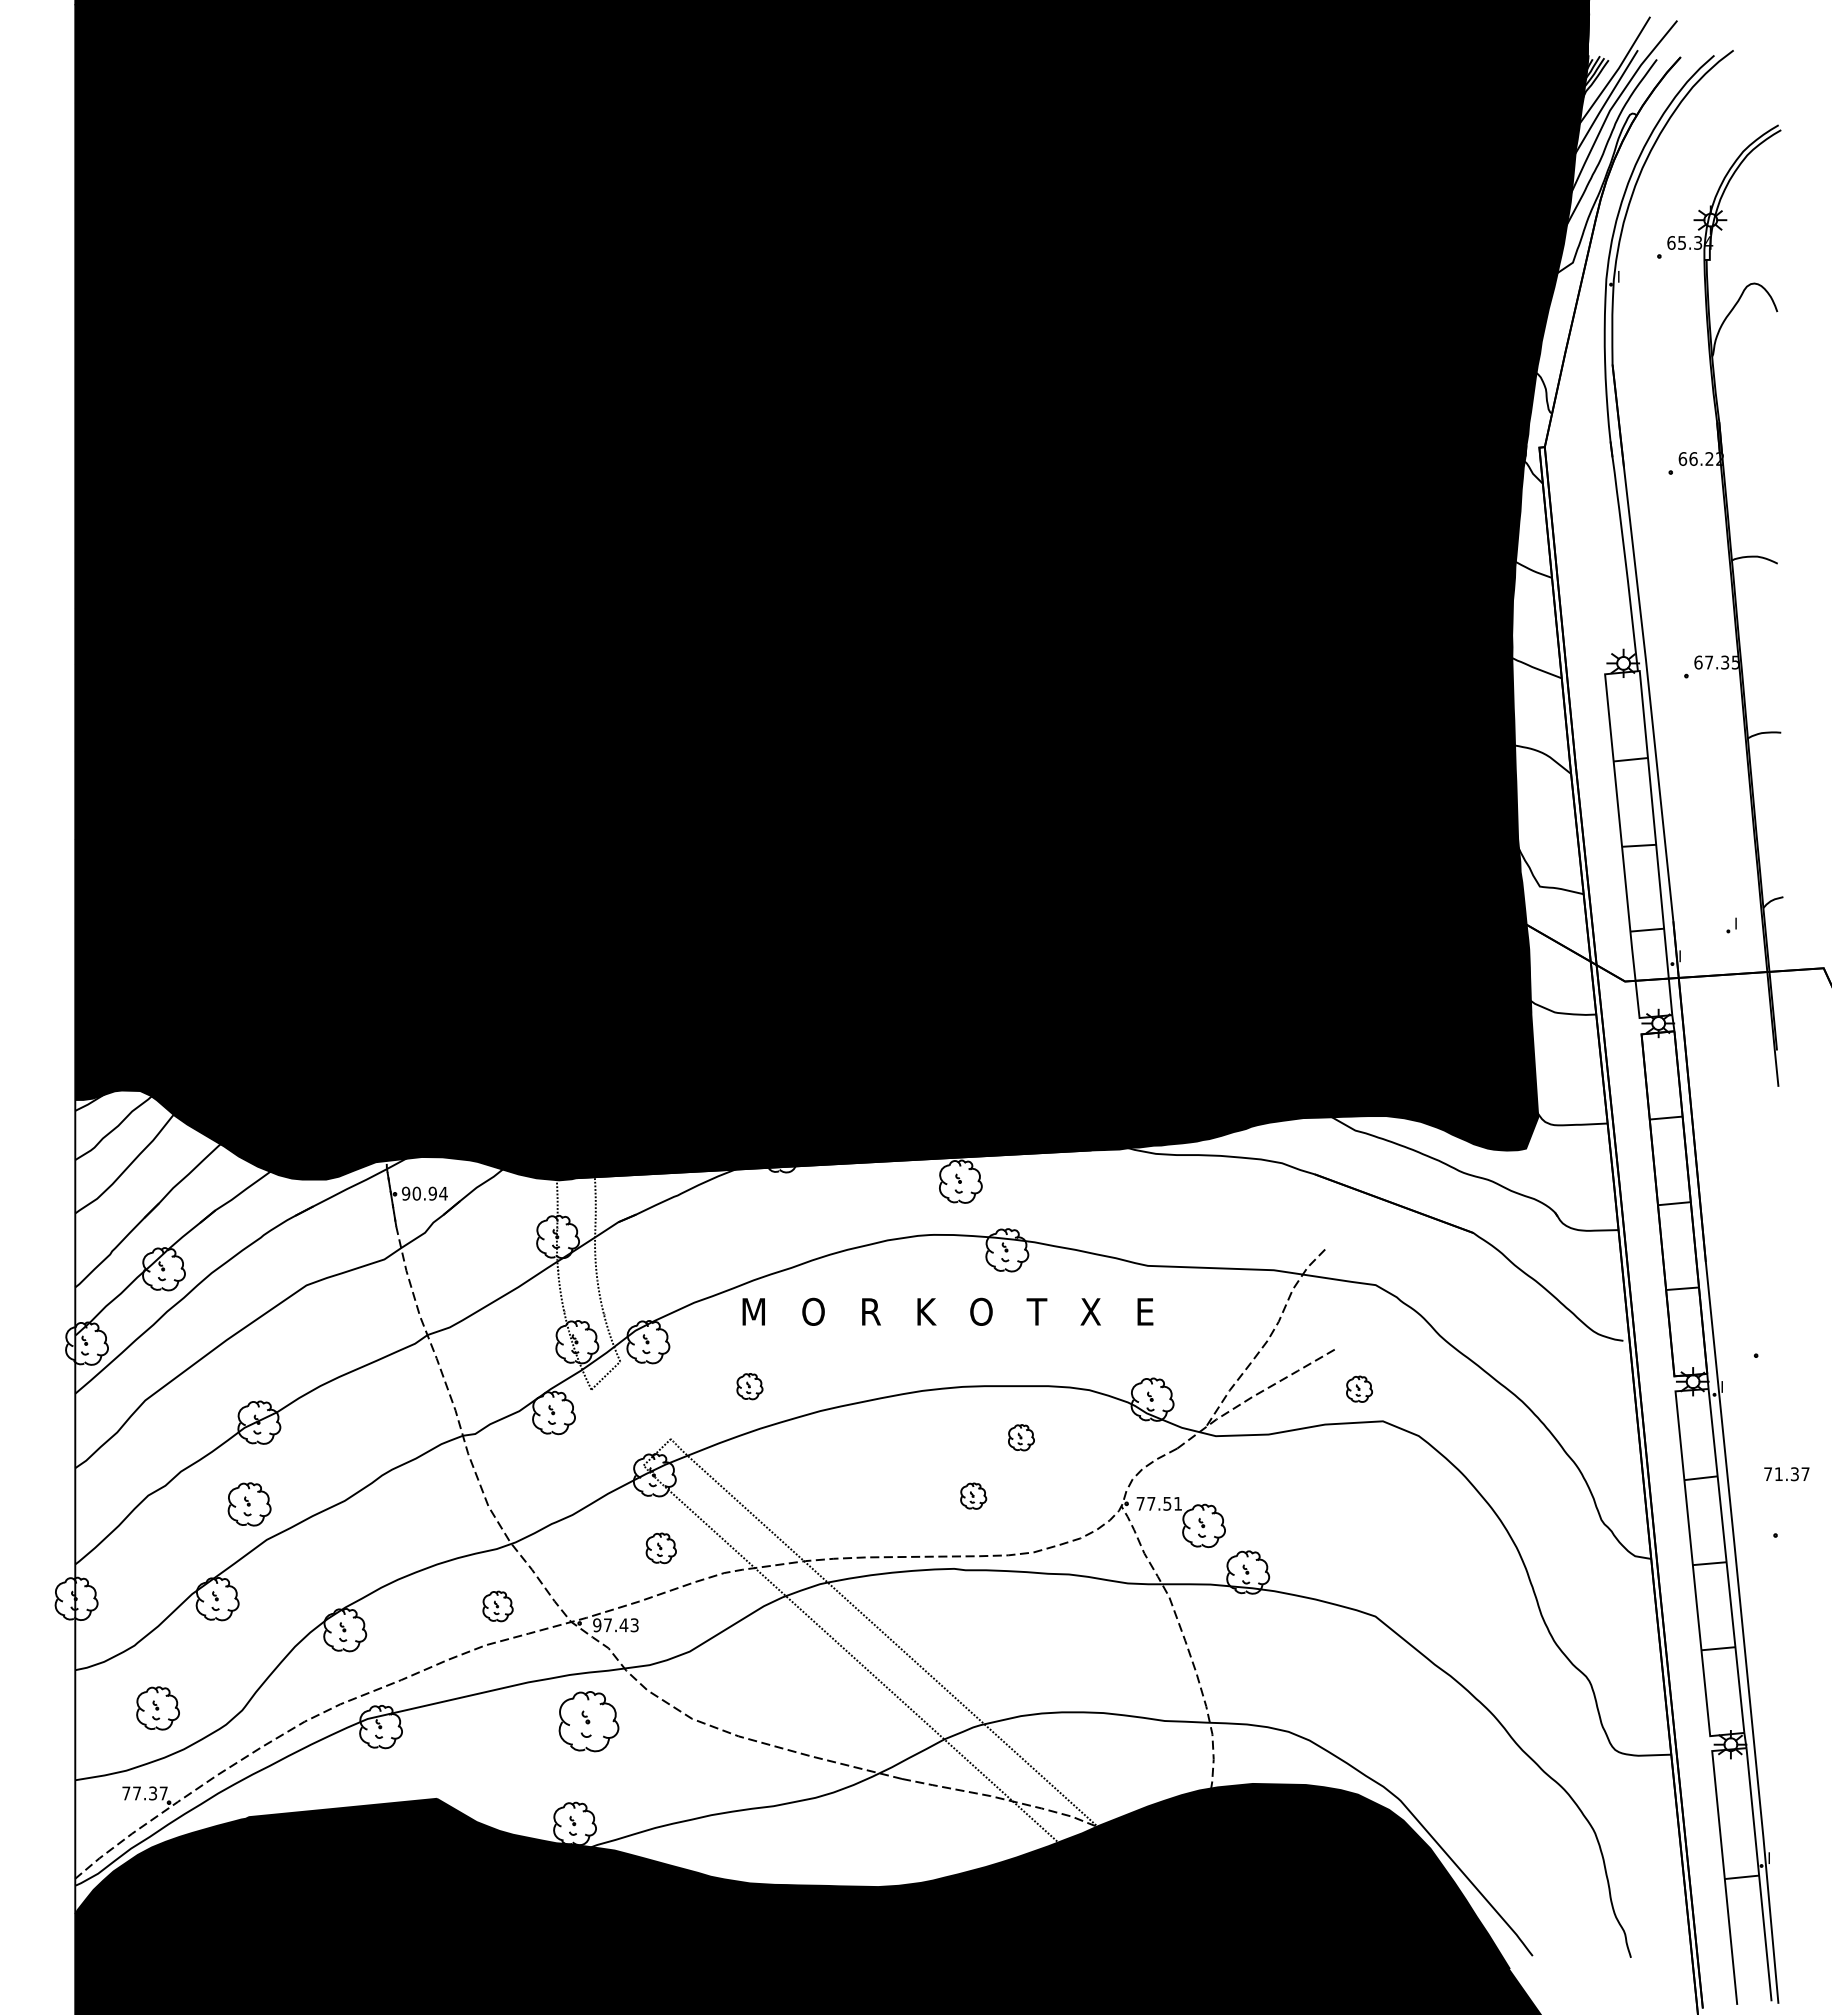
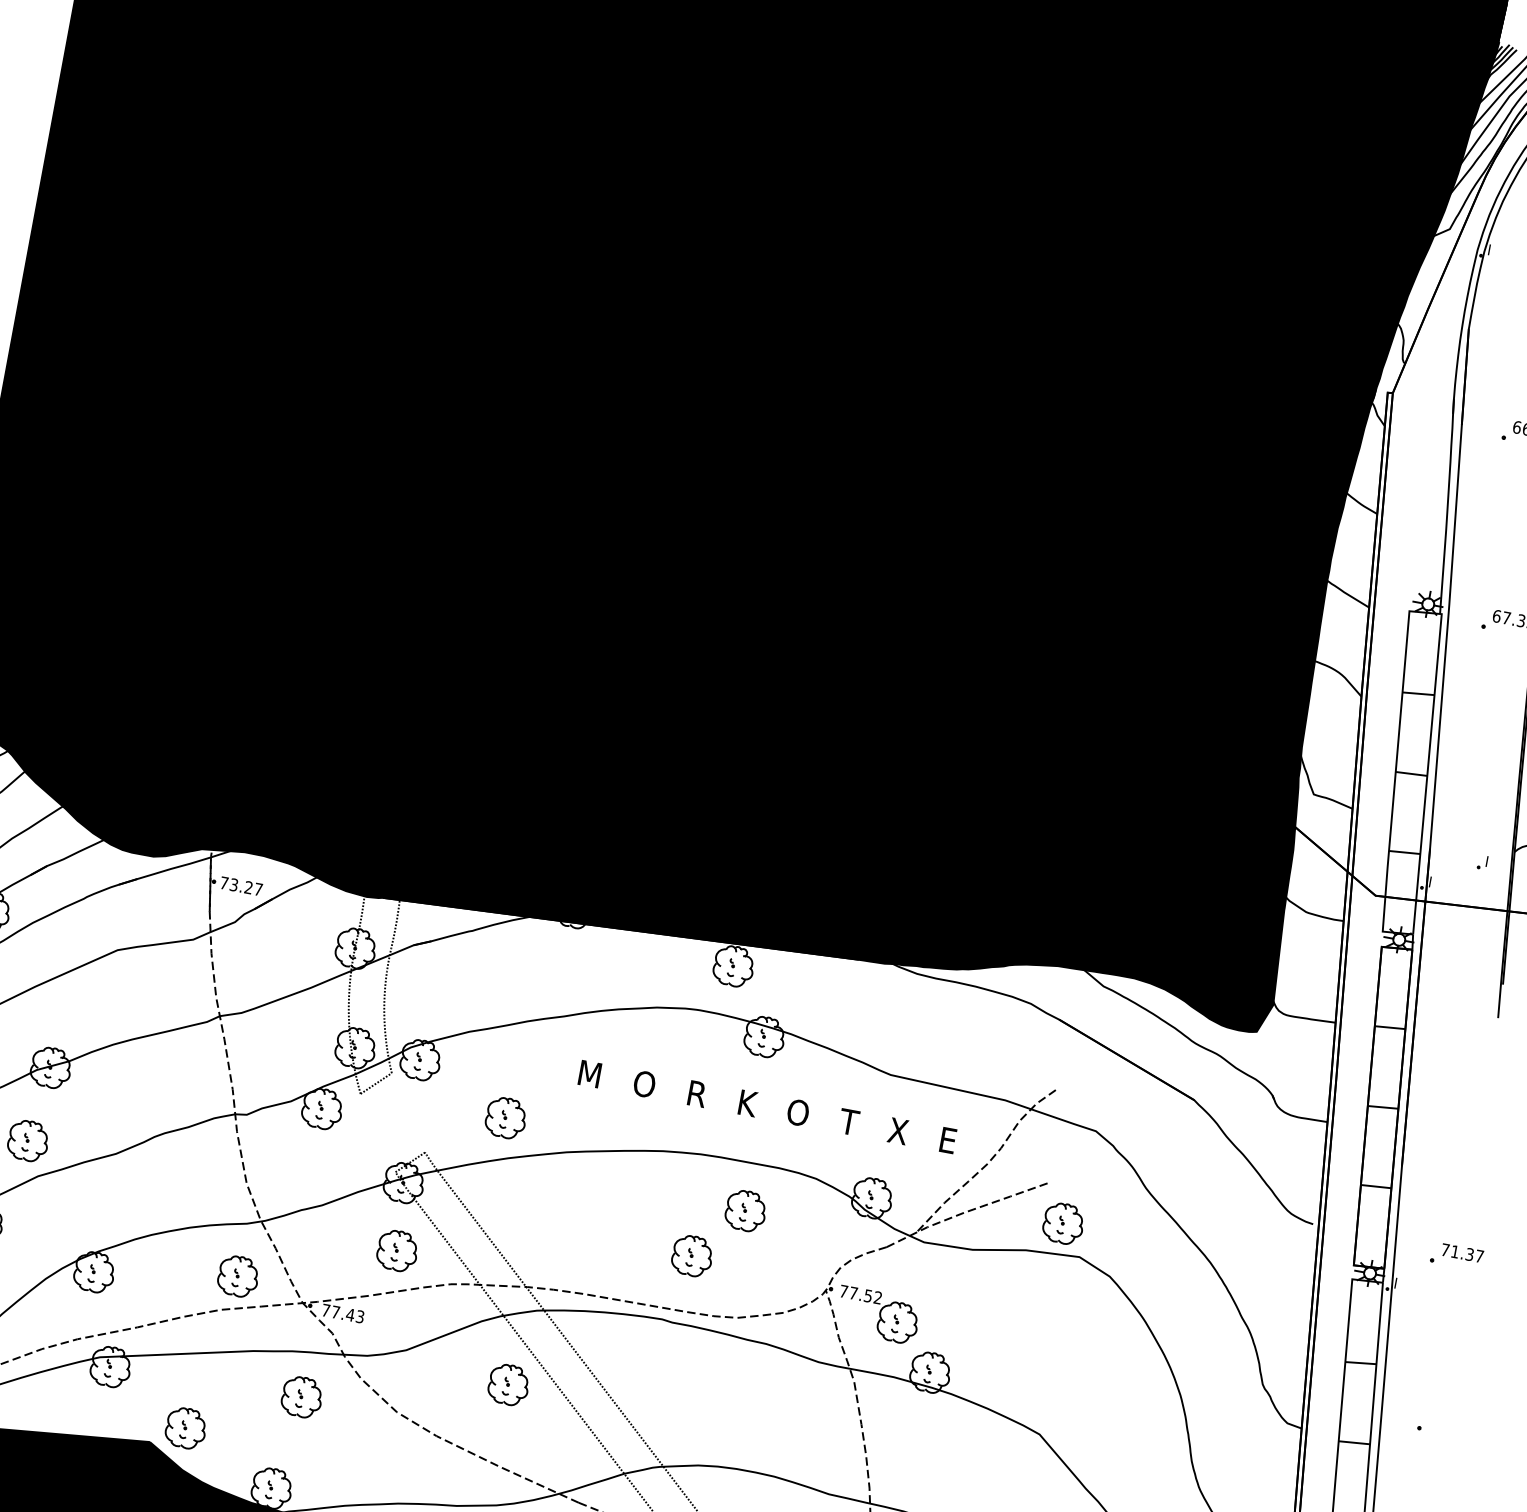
text: (424, 1193) -> (241, 886), 90.94 -> 73.27
text: (947, 1311) -> (767, 1106), moved
part: (749, 1386) -> (505, 1117), size x1.67
part: (1359, 1389) -> (1063, 1224), size x1.67
part: (1021, 1437) -> (746, 1210), size x1.67
text: (1786, 1474) -> (1462, 1253), moved
part: (973, 1496) -> (692, 1256), size x1.67
text: (1177, 1503) -> (877, 1297), 77.51 -> 77.52
part: (661, 1548) -> (397, 1251), size x1.43
part: (497, 1606) -> (237, 1276), size x1.43
text: (597, 1625) -> (326, 1310), 97.43 -> 77.43
part: (804, 1668) -> (508, 1385), added
part: (588, 1721) -> (301, 1397), size x0.71
part: (472, 1777) -> (186, 1428), added

